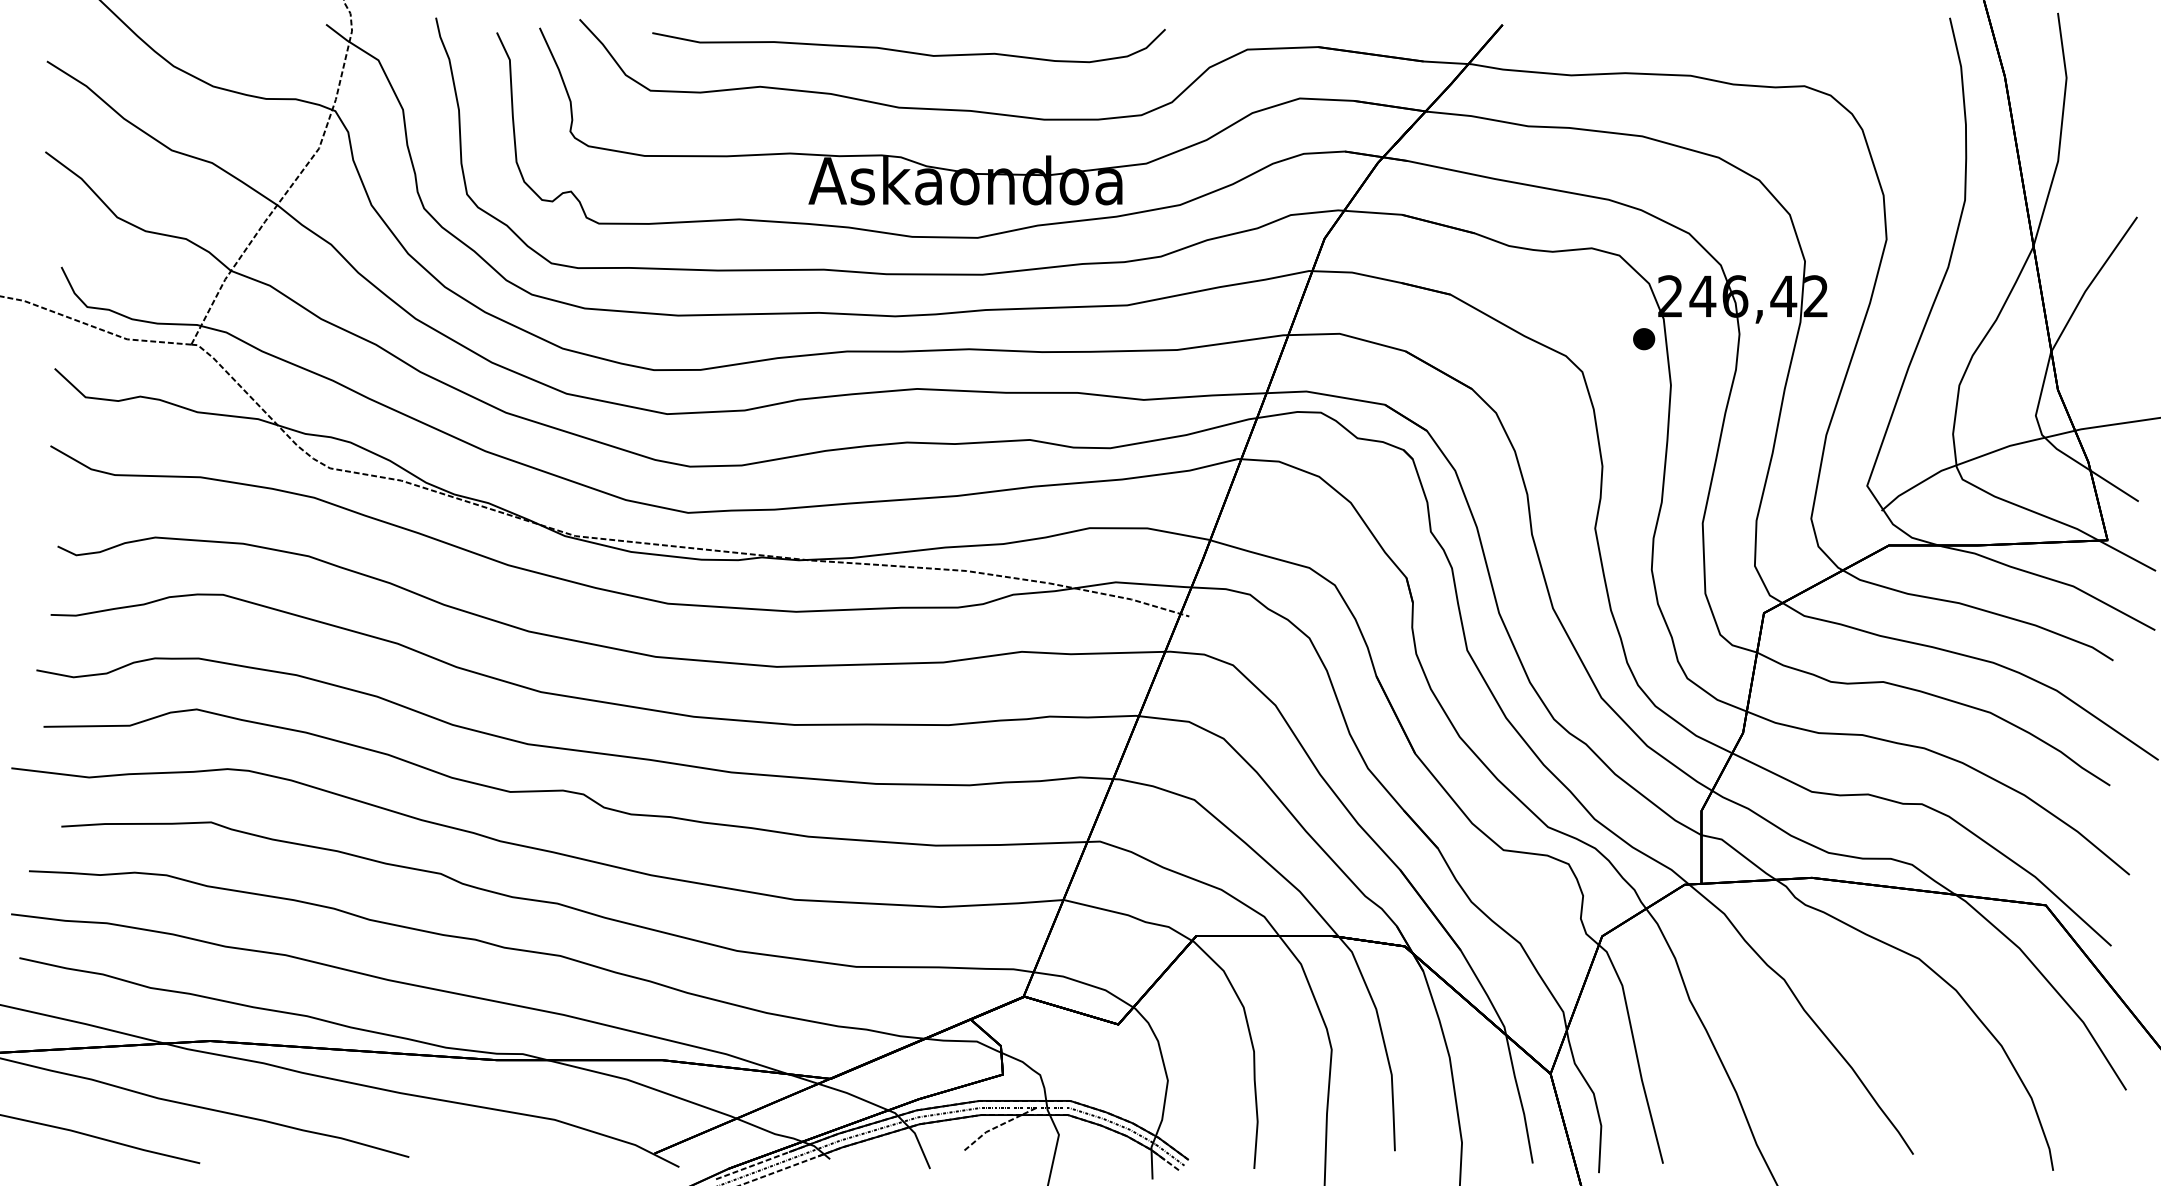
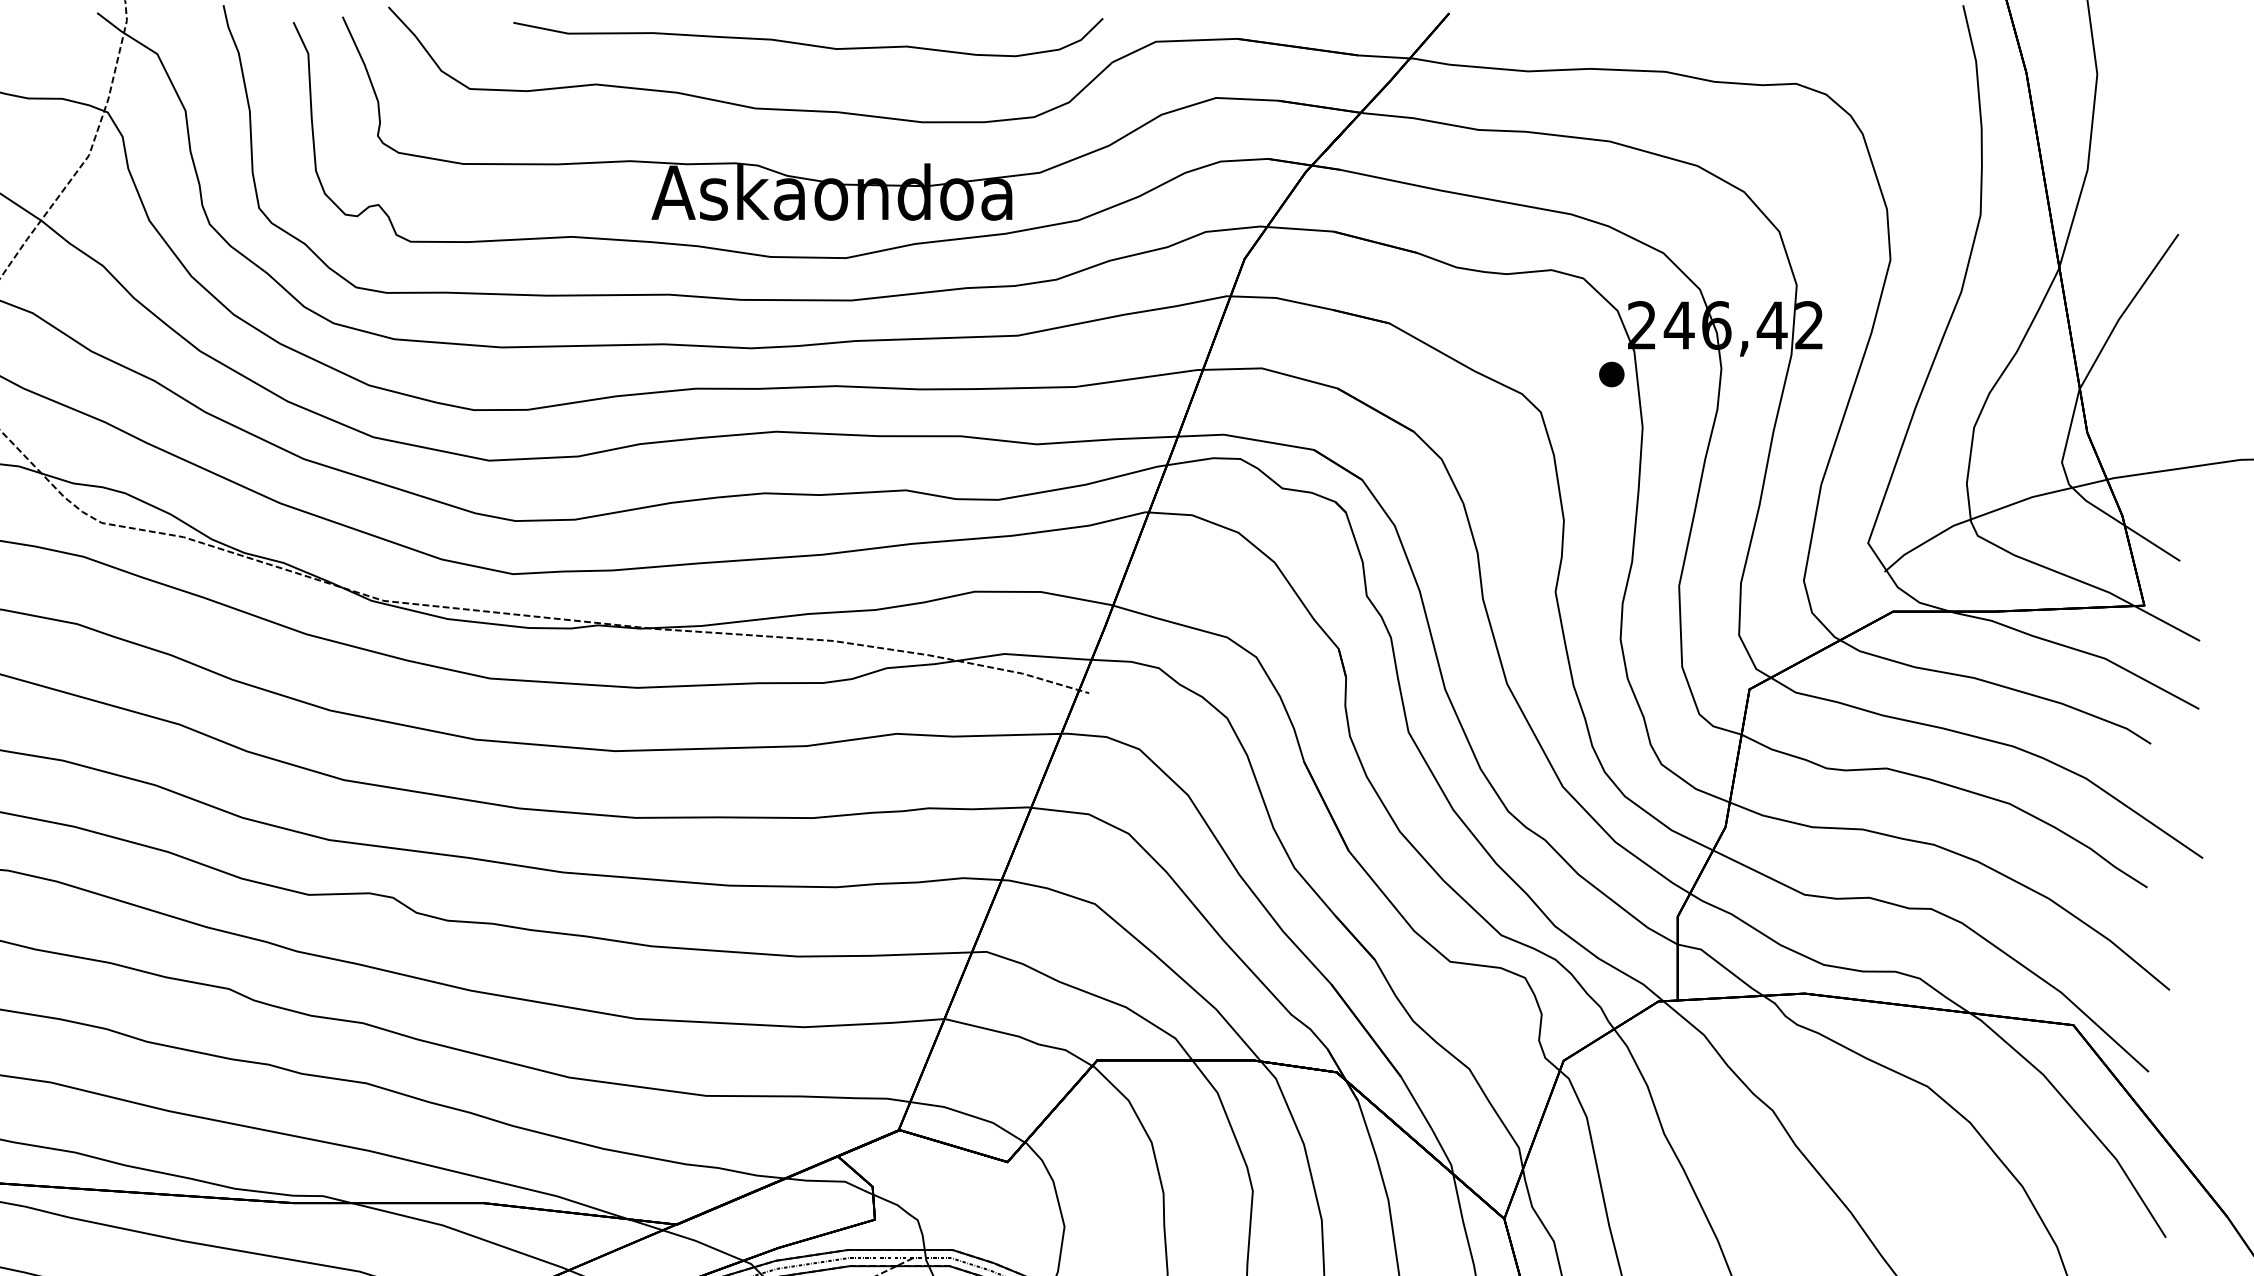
curve: (908, 51) -> (807, 43), moved

